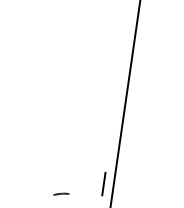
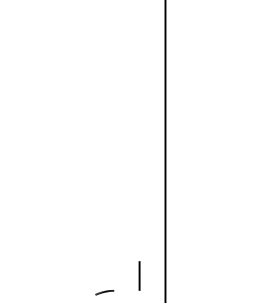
line: (103, 183) -> (139, 275), moved

